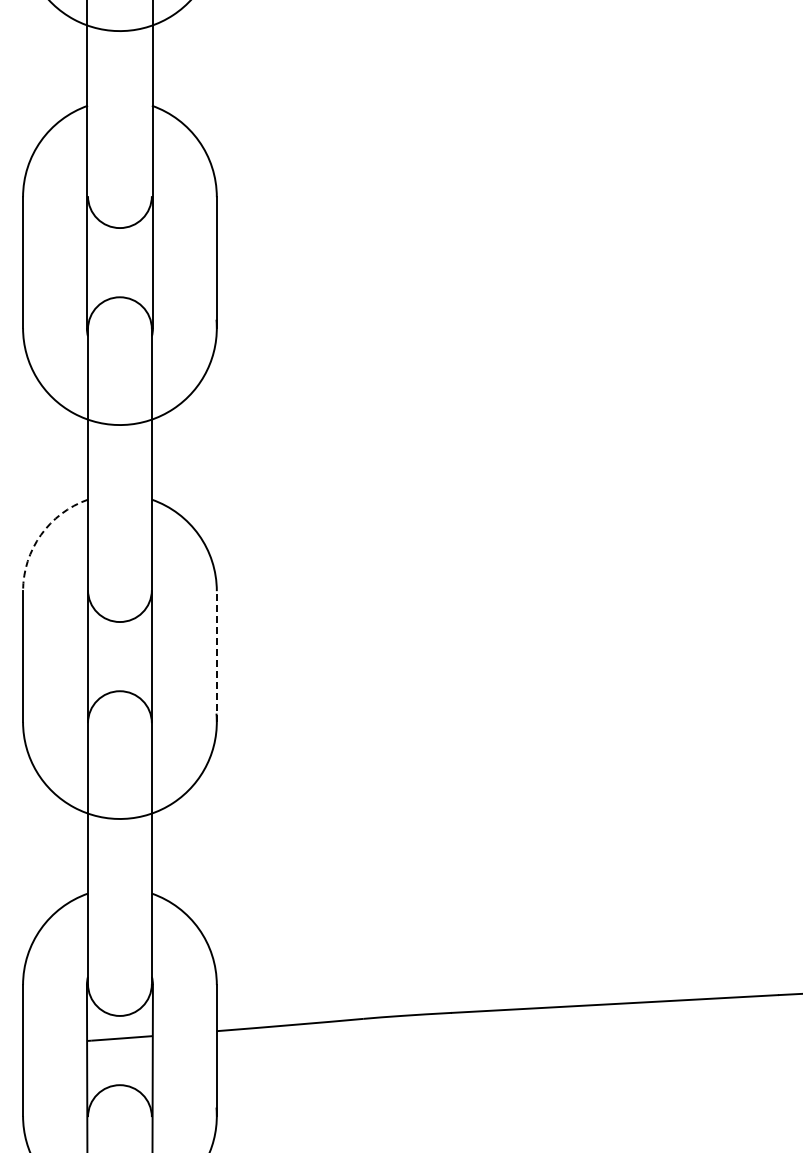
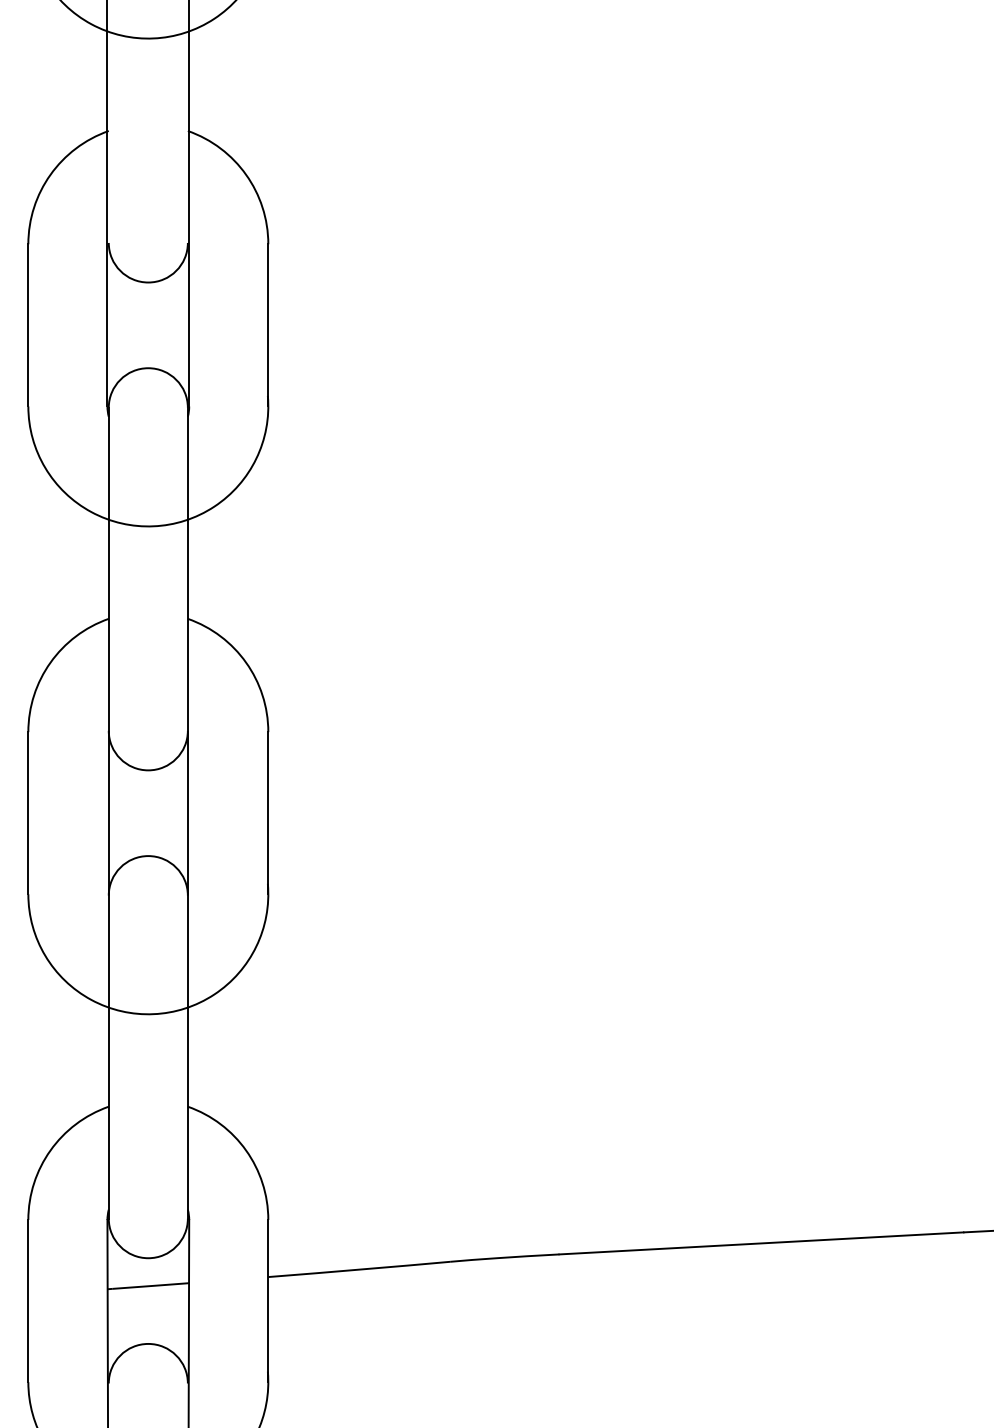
arc: (40, 535) -> (49, 663), dashed -> solid
line: (216, 656) -> (267, 813), dashed -> solid

